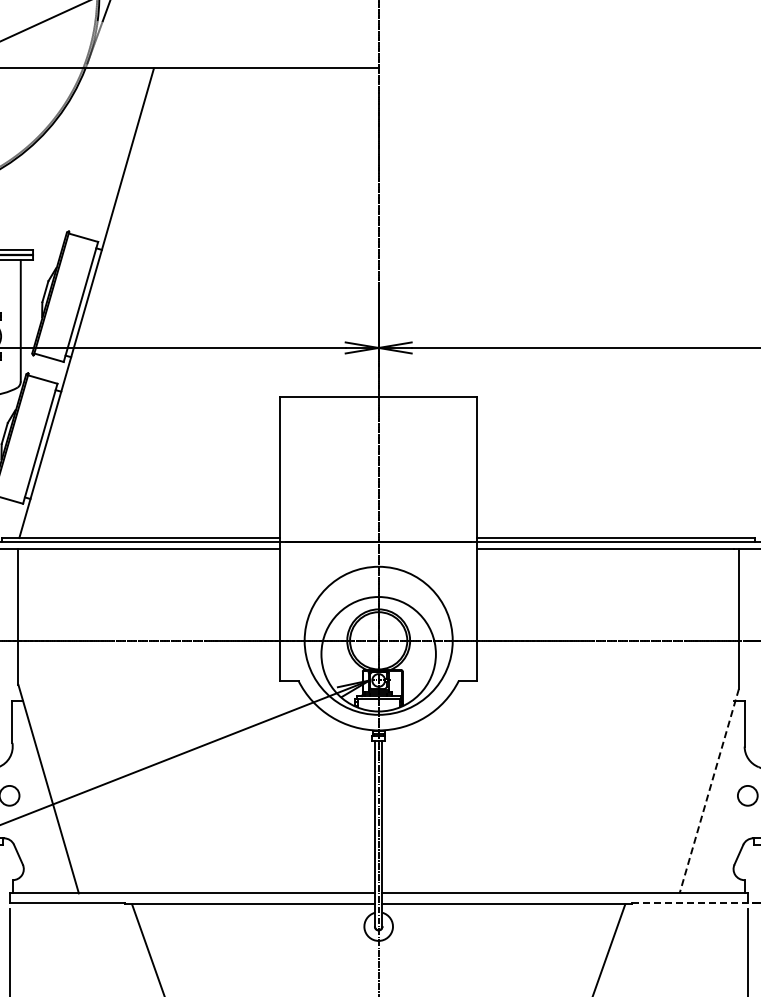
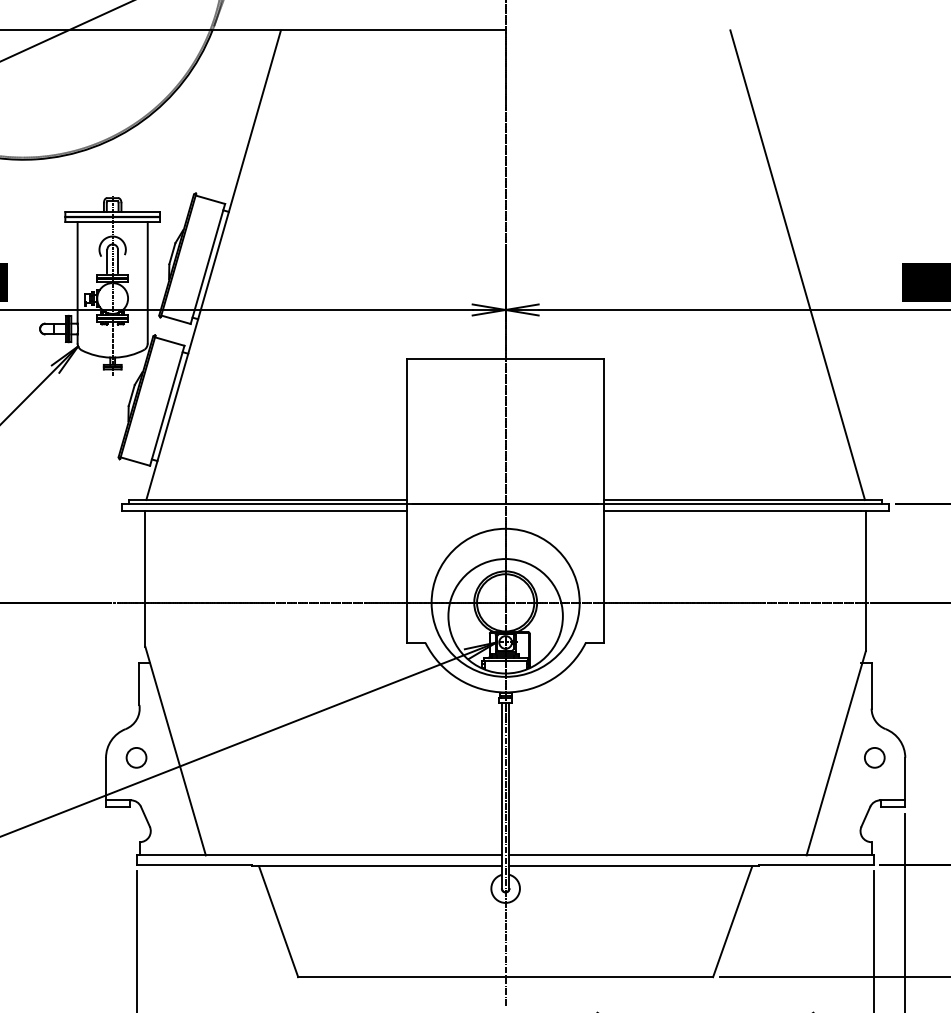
line: (670, 303) -> (797, 265), added
line: (709, 791) -> (836, 753), dashed -> solid
line: (689, 902) -> (816, 864), dashed -> solid

